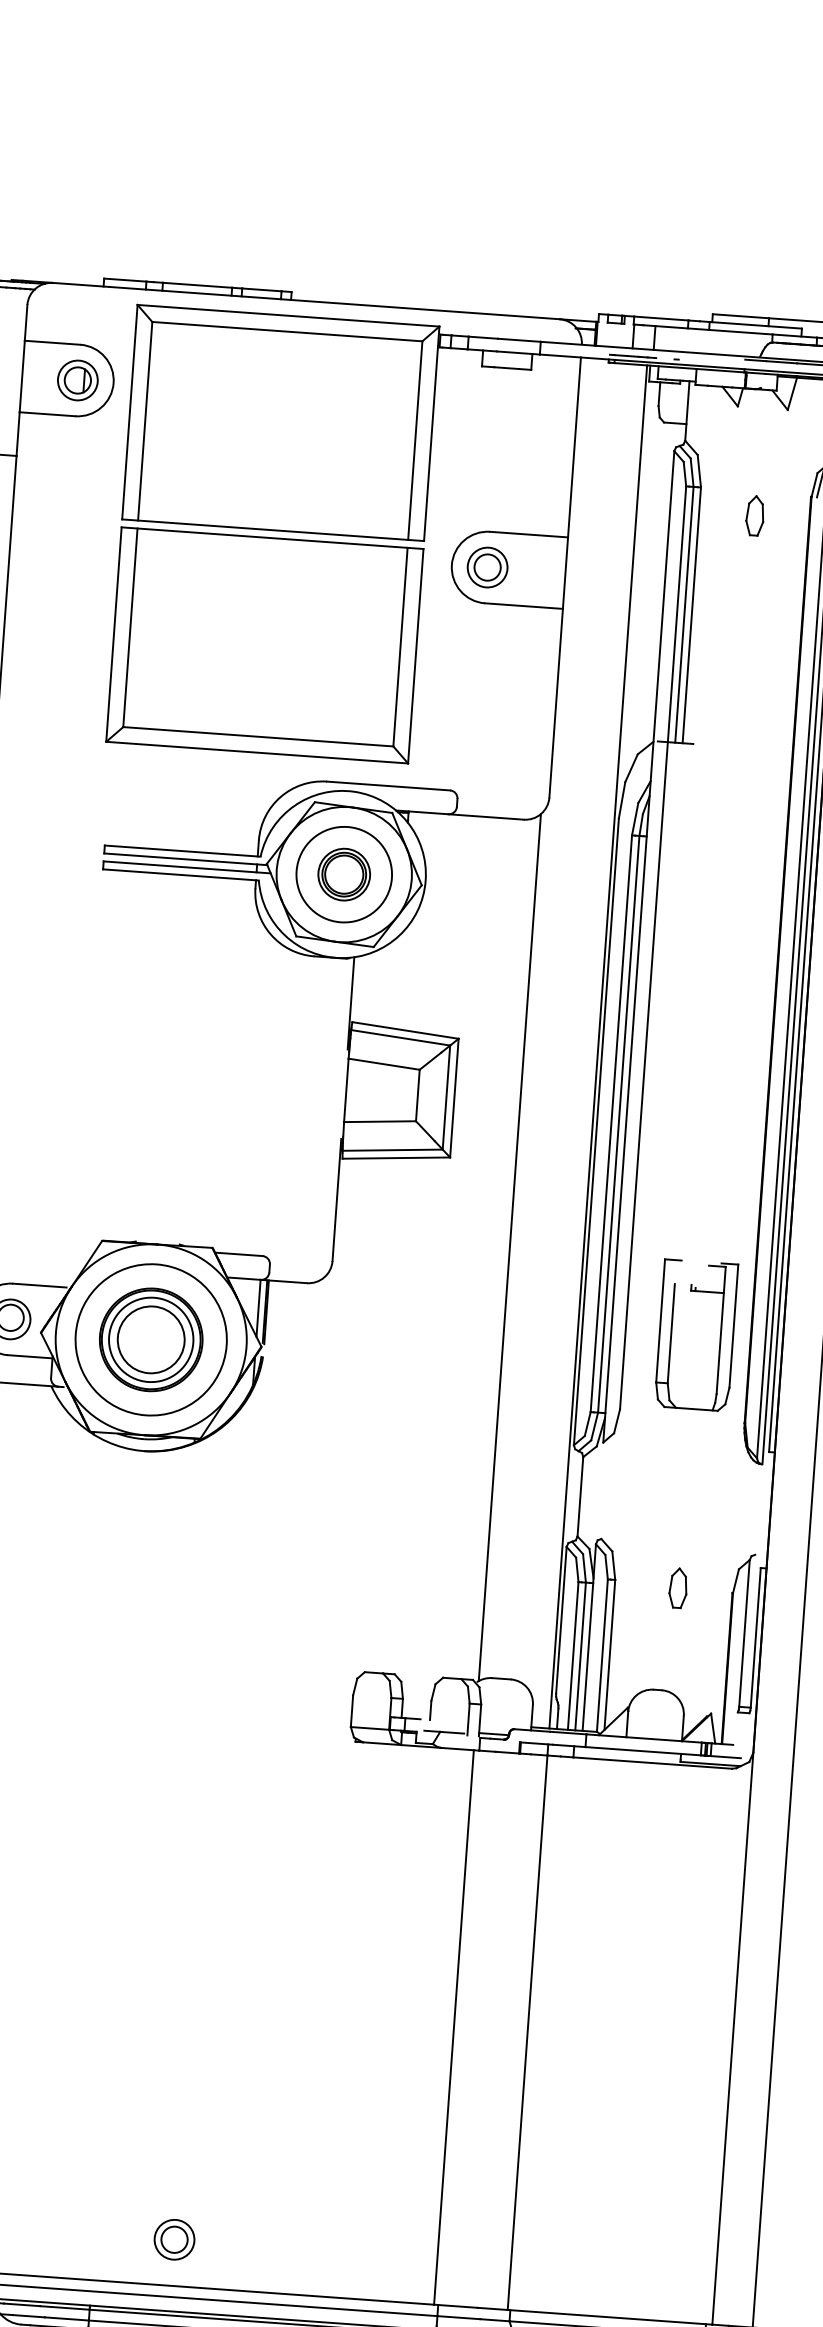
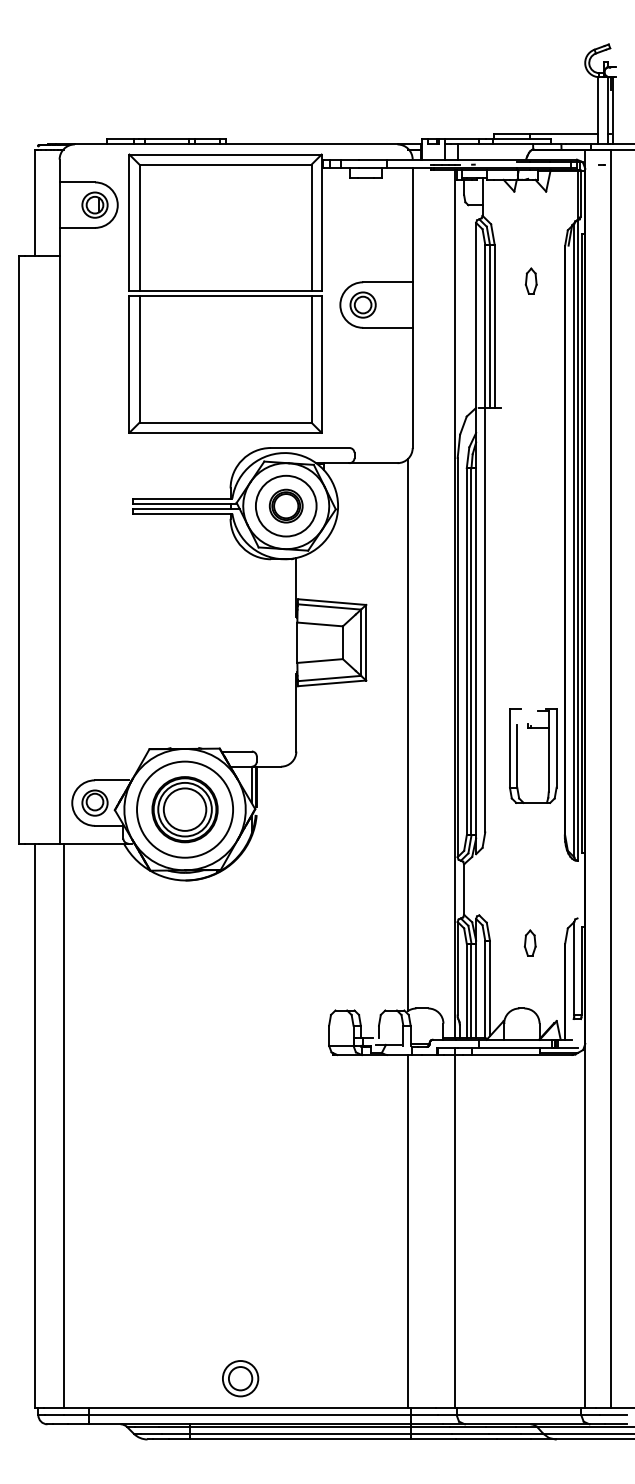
part: (754, 514) -> (530, 280), moved
part: (720, 1336) -> (548, 755), moved
part: (174, 2239) -> (240, 1378), size x1.4

